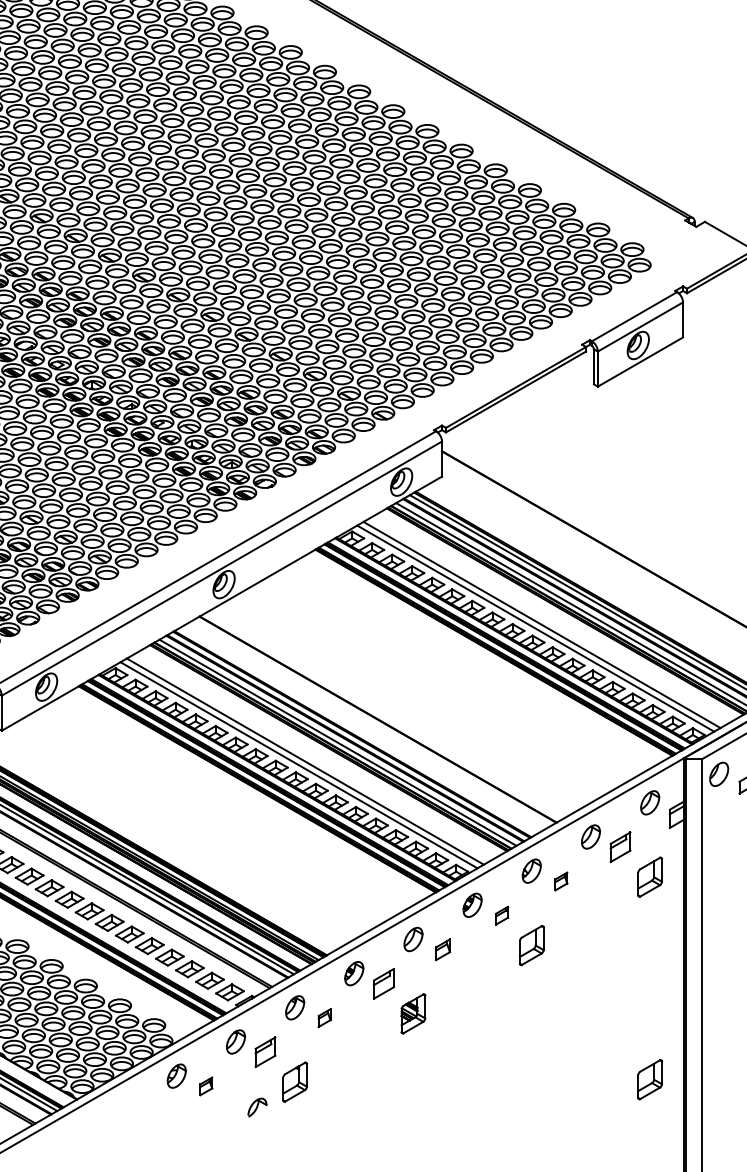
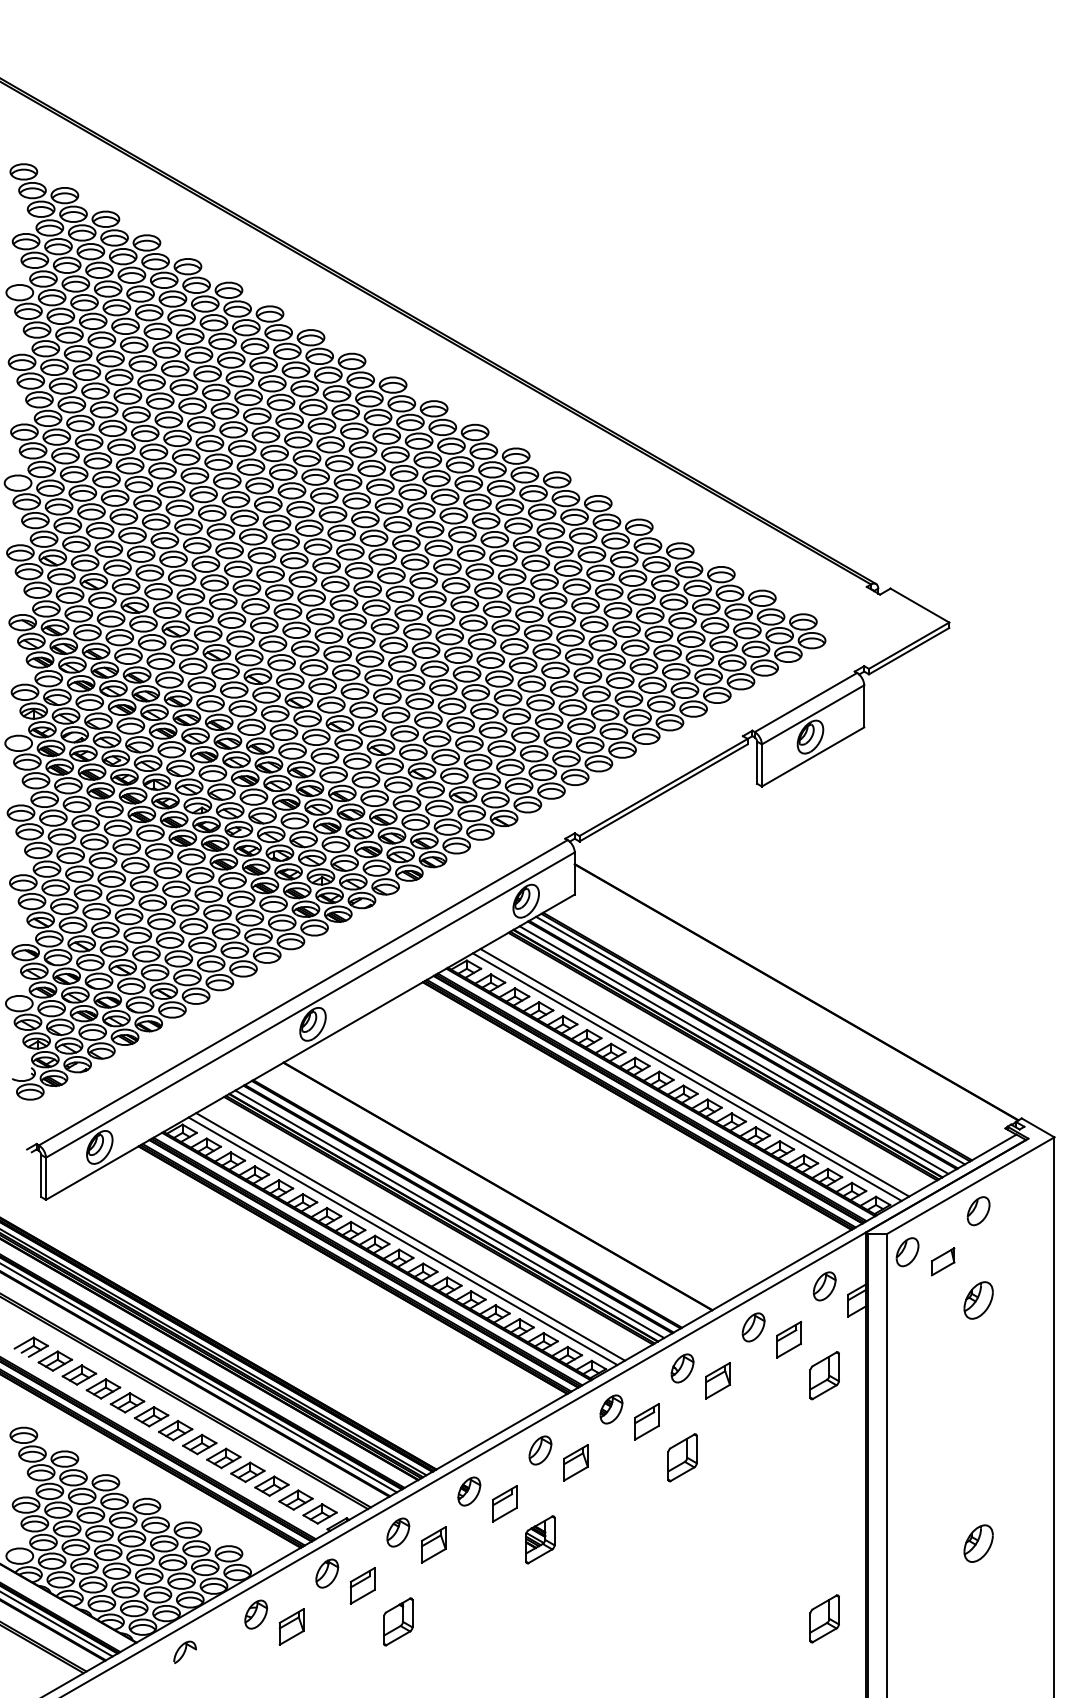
part: (560, 881) -> (717, 1380), size x1.67
part: (501, 915) -> (646, 1421), size x1.67
part: (442, 949) -> (575, 1462), size x1.43
part: (324, 1017) -> (433, 1544), size x1.67
part: (206, 1086) -> (291, 1626), size x1.67
part: (256, 1106) -> (184, 1651), moved

